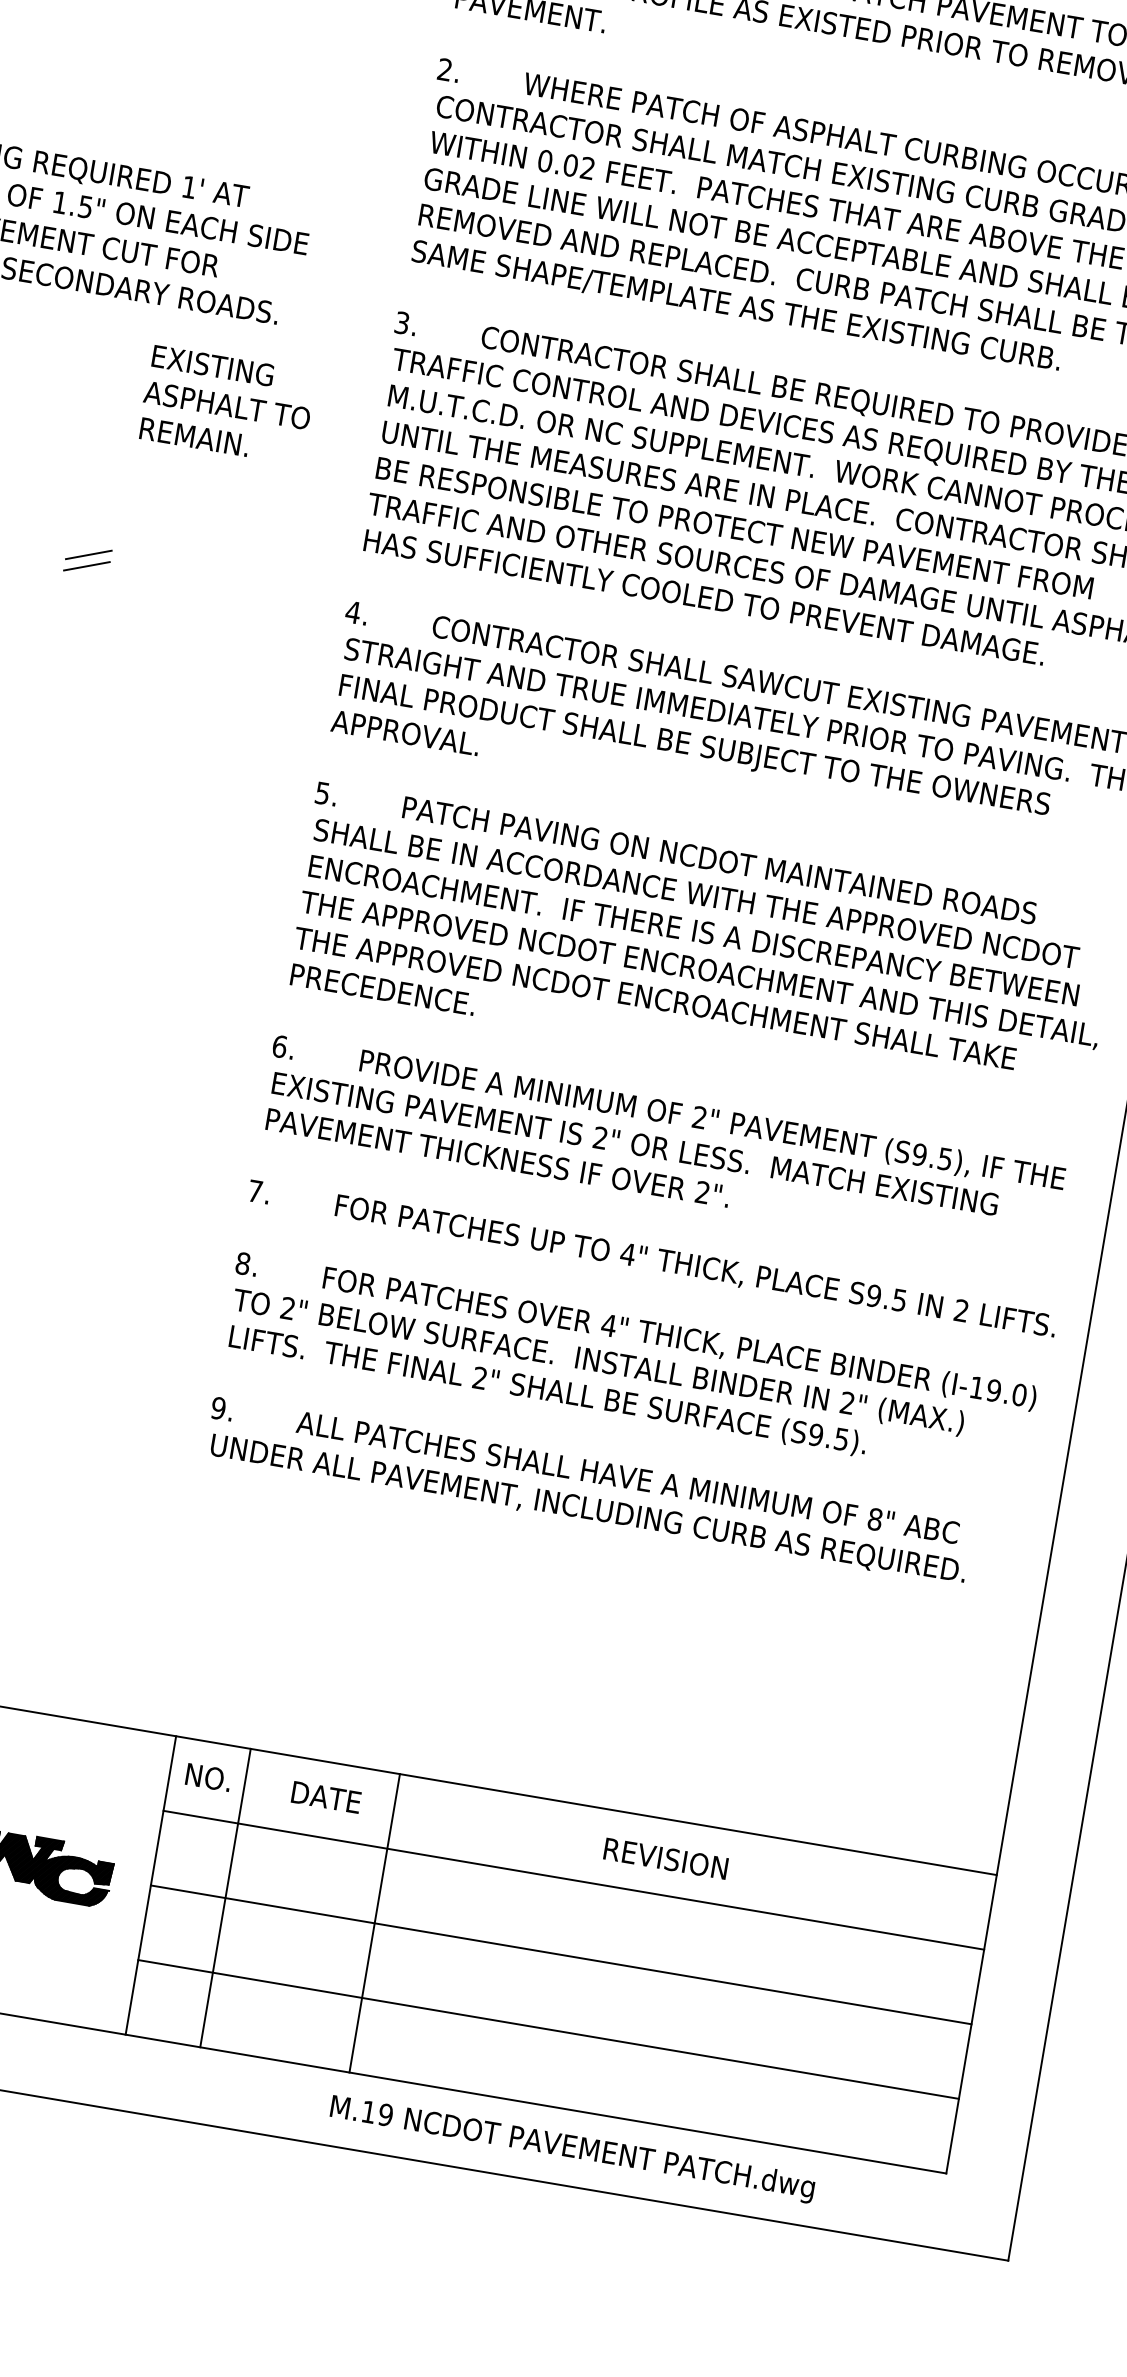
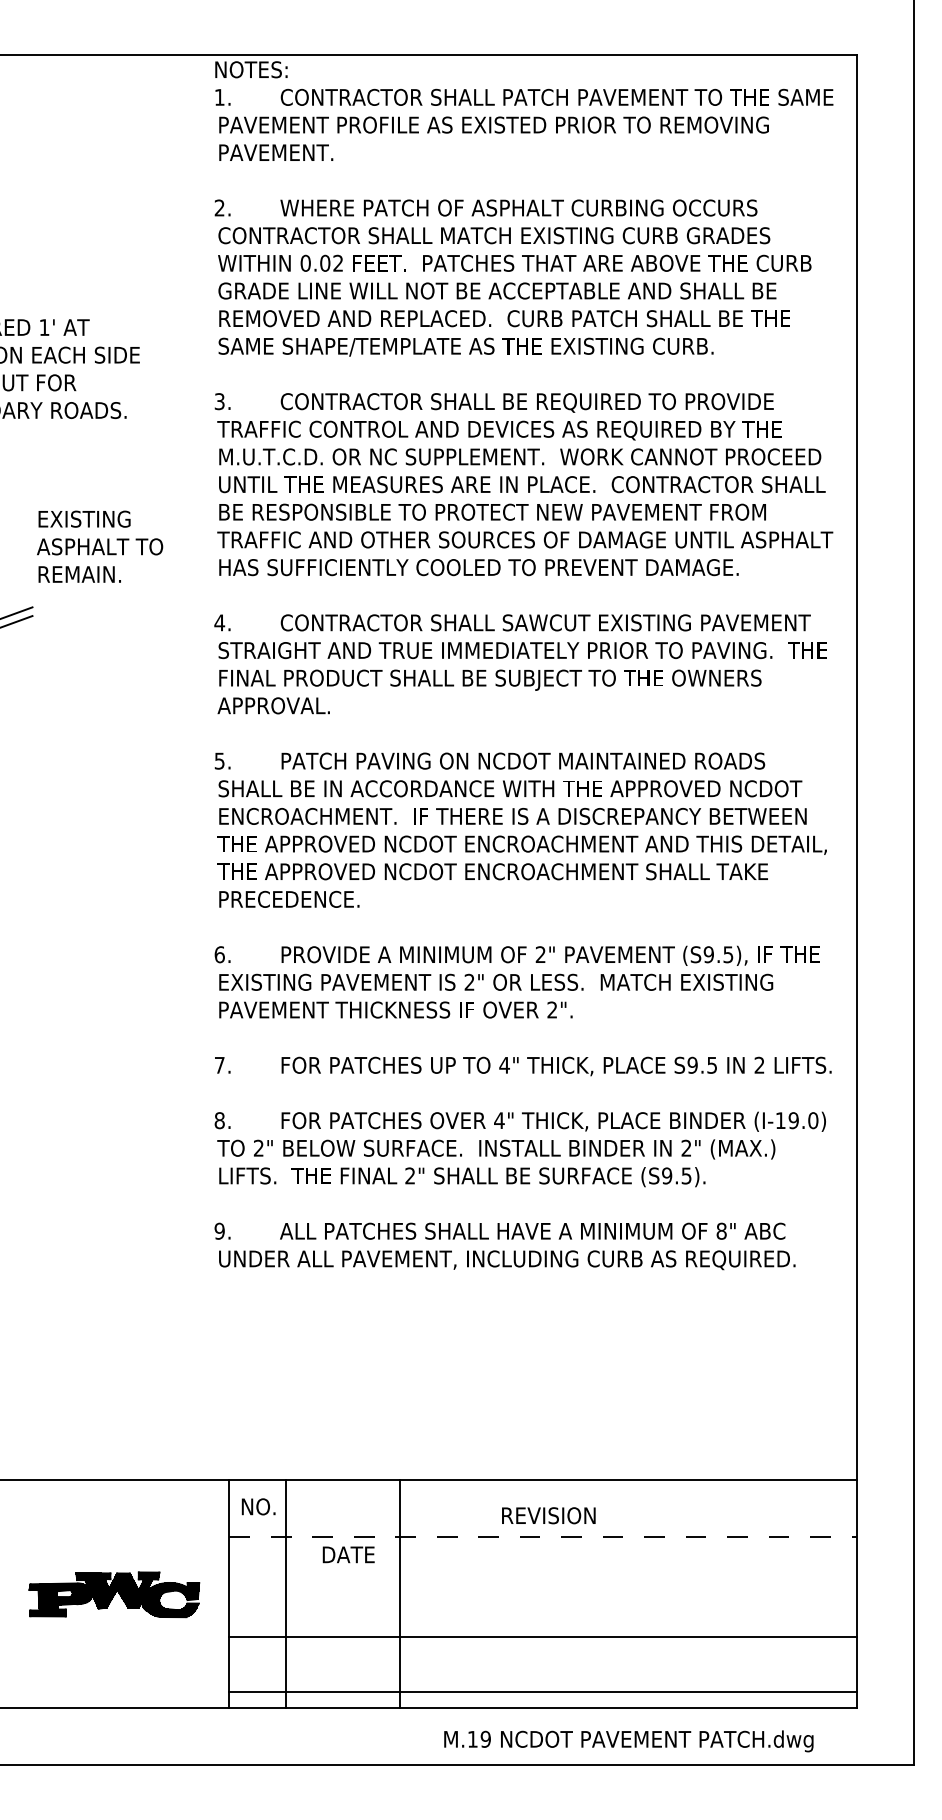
text: (227, 405) -> (100, 546), moved
text: (326, 1796) -> (348, 1554), moved
text: (665, 1858) -> (548, 1515), moved
line: (574, 1880) -> (543, 1537), solid -> dashed
line: (560, 1954) -> (542, 1637), moved
line: (547, 2029) -> (542, 1692), moved
text: (571, 2149) -> (628, 1741), moved

